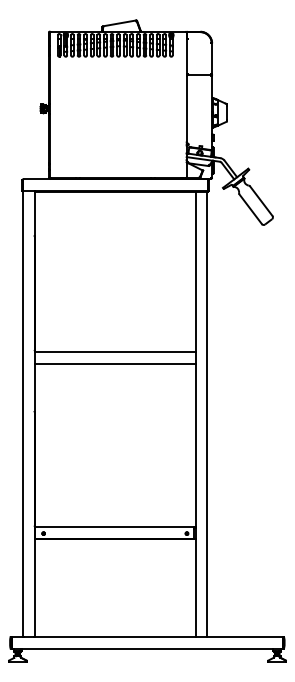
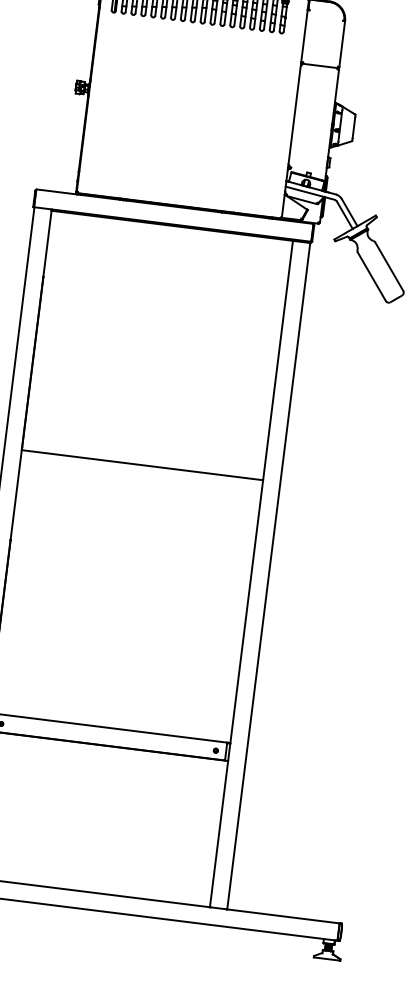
line: (114, 363) -> (139, 482), removed

